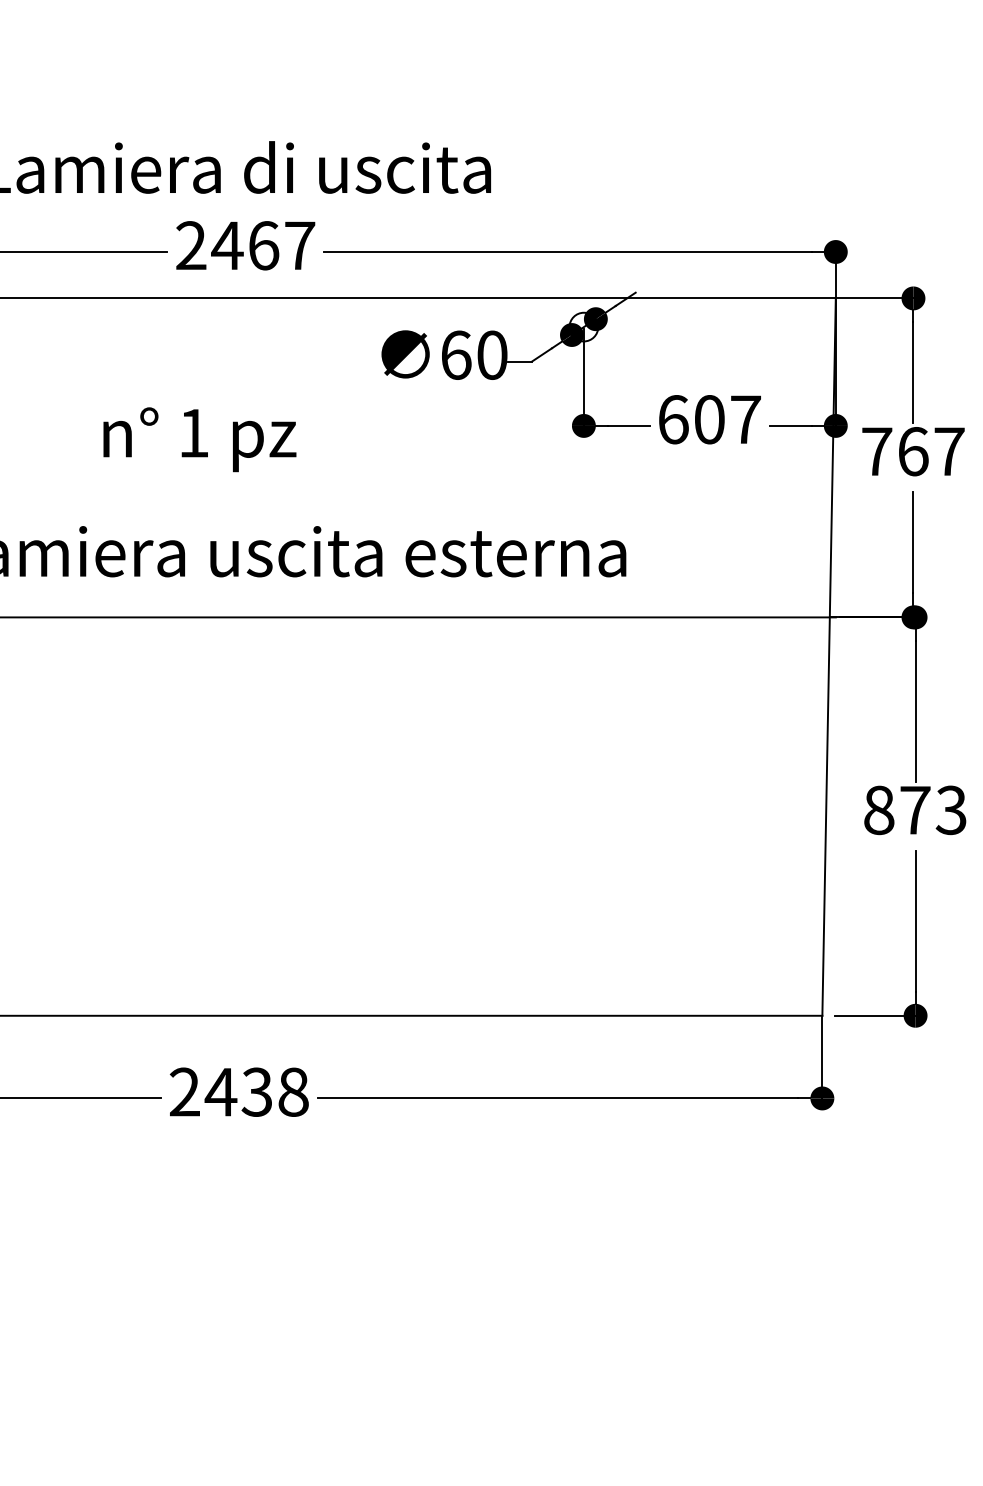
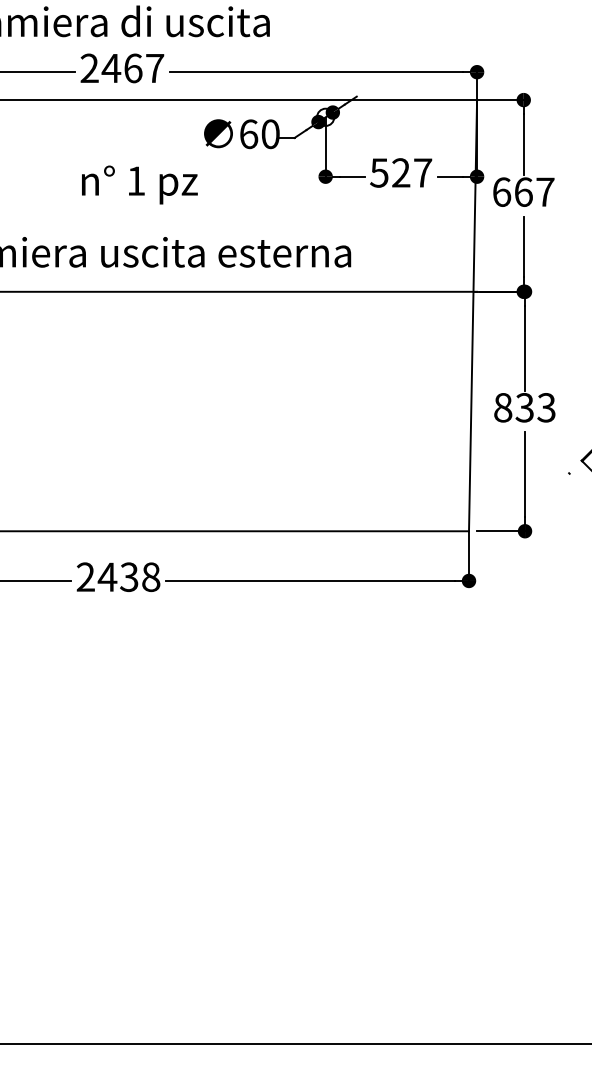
text: (691, 418) -> (390, 172), 607 -> 527
text: (199, 438) -> (139, 184), moved
text: (878, 450) -> (502, 191), 767 -> 667
text: (914, 809) -> (524, 407), 873 -> 833

